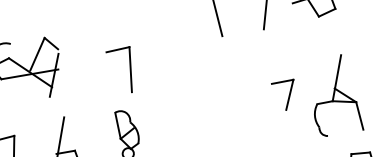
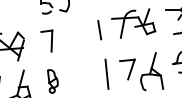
part: (119, 69) -> (46, 40), moved
part: (284, 95) -> (127, 69), size x1.43
line: (240, 107) -> (106, 73), added

